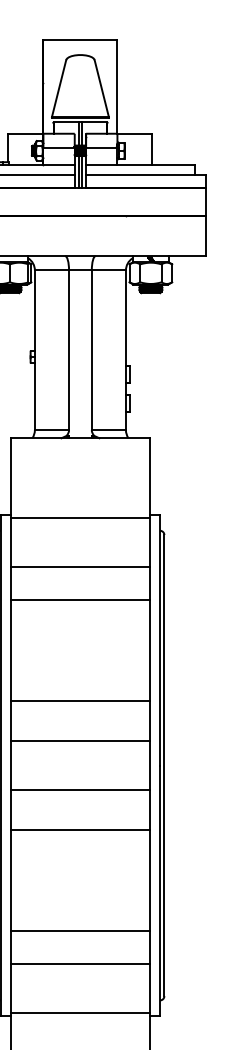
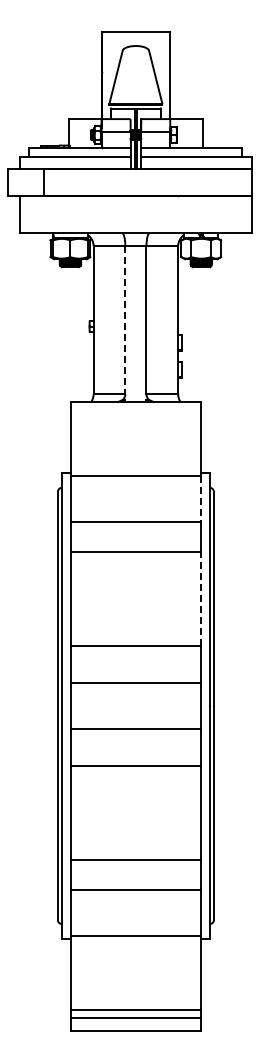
line: (69, 350) -> (125, 320), solid -> dashed
line: (149, 542) -> (200, 498), solid -> dashed
line: (149, 649) -> (200, 598), solid -> dashed

